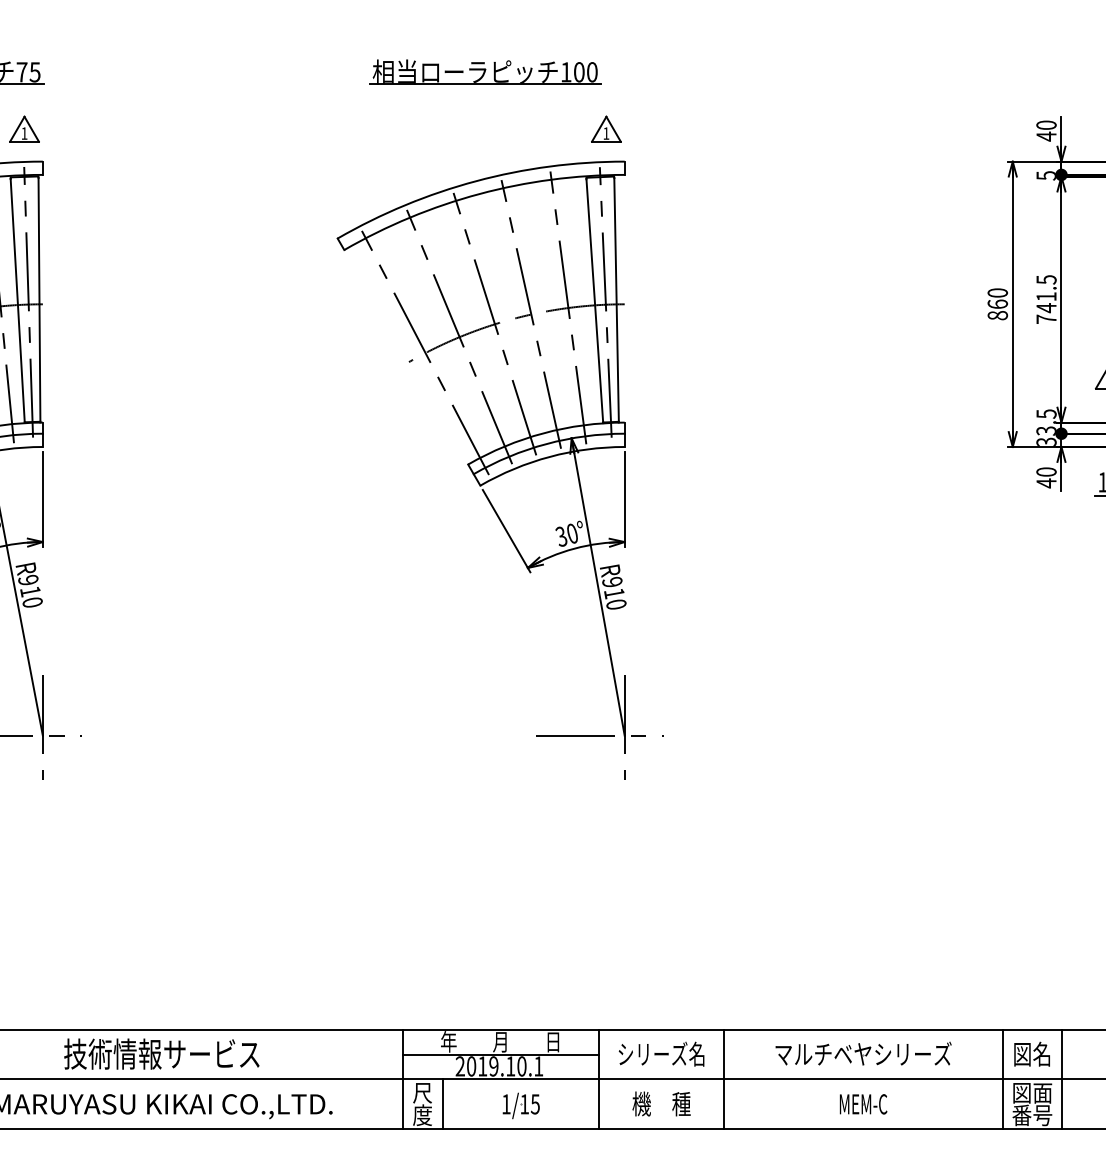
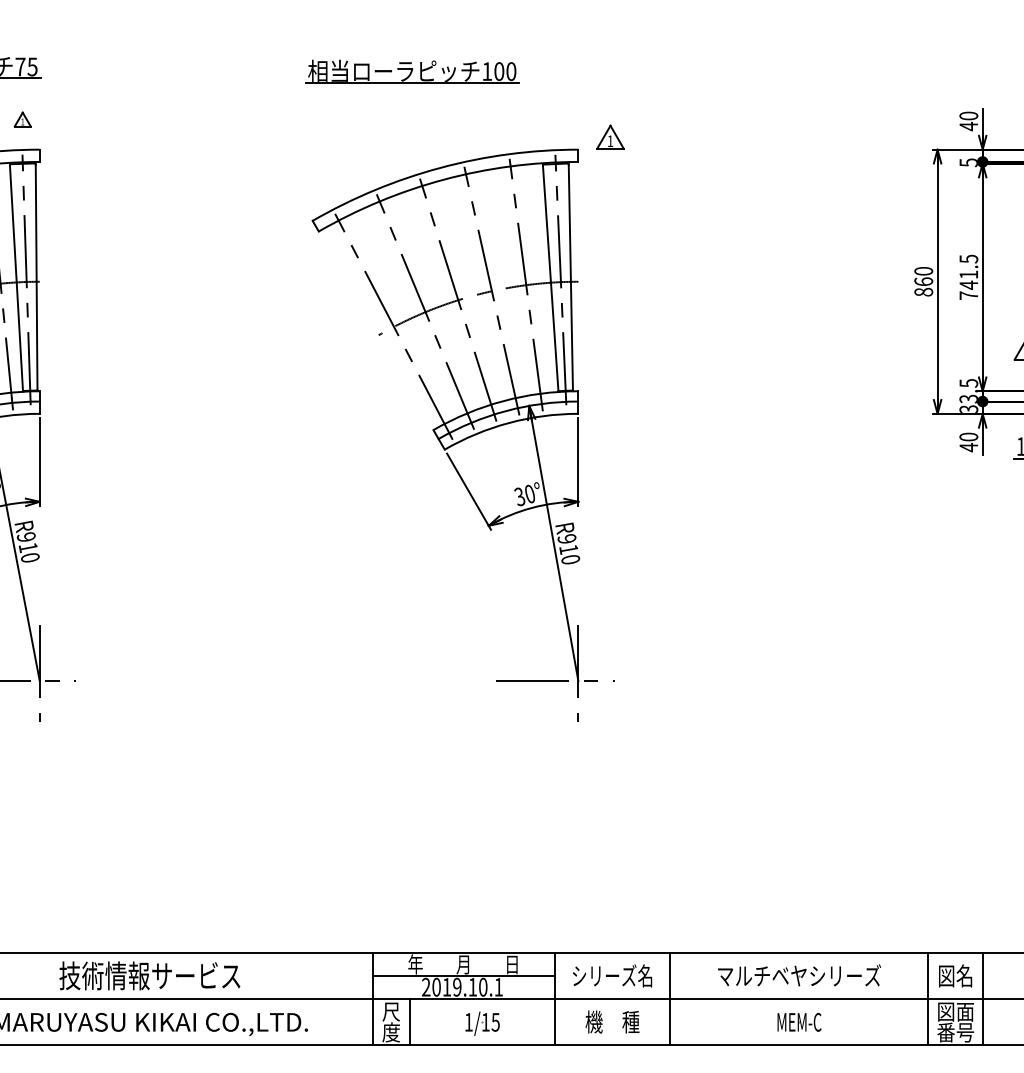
part: (485, 71) -> (412, 70), moved
part: (24, 128) -> (22, 119), size x0.6
part: (606, 128) -> (610, 136), moved

